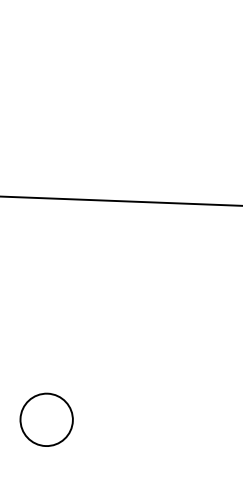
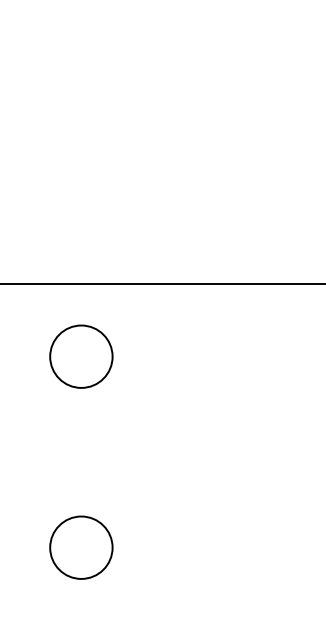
circle: (52, 259) -> (81, 356), added

